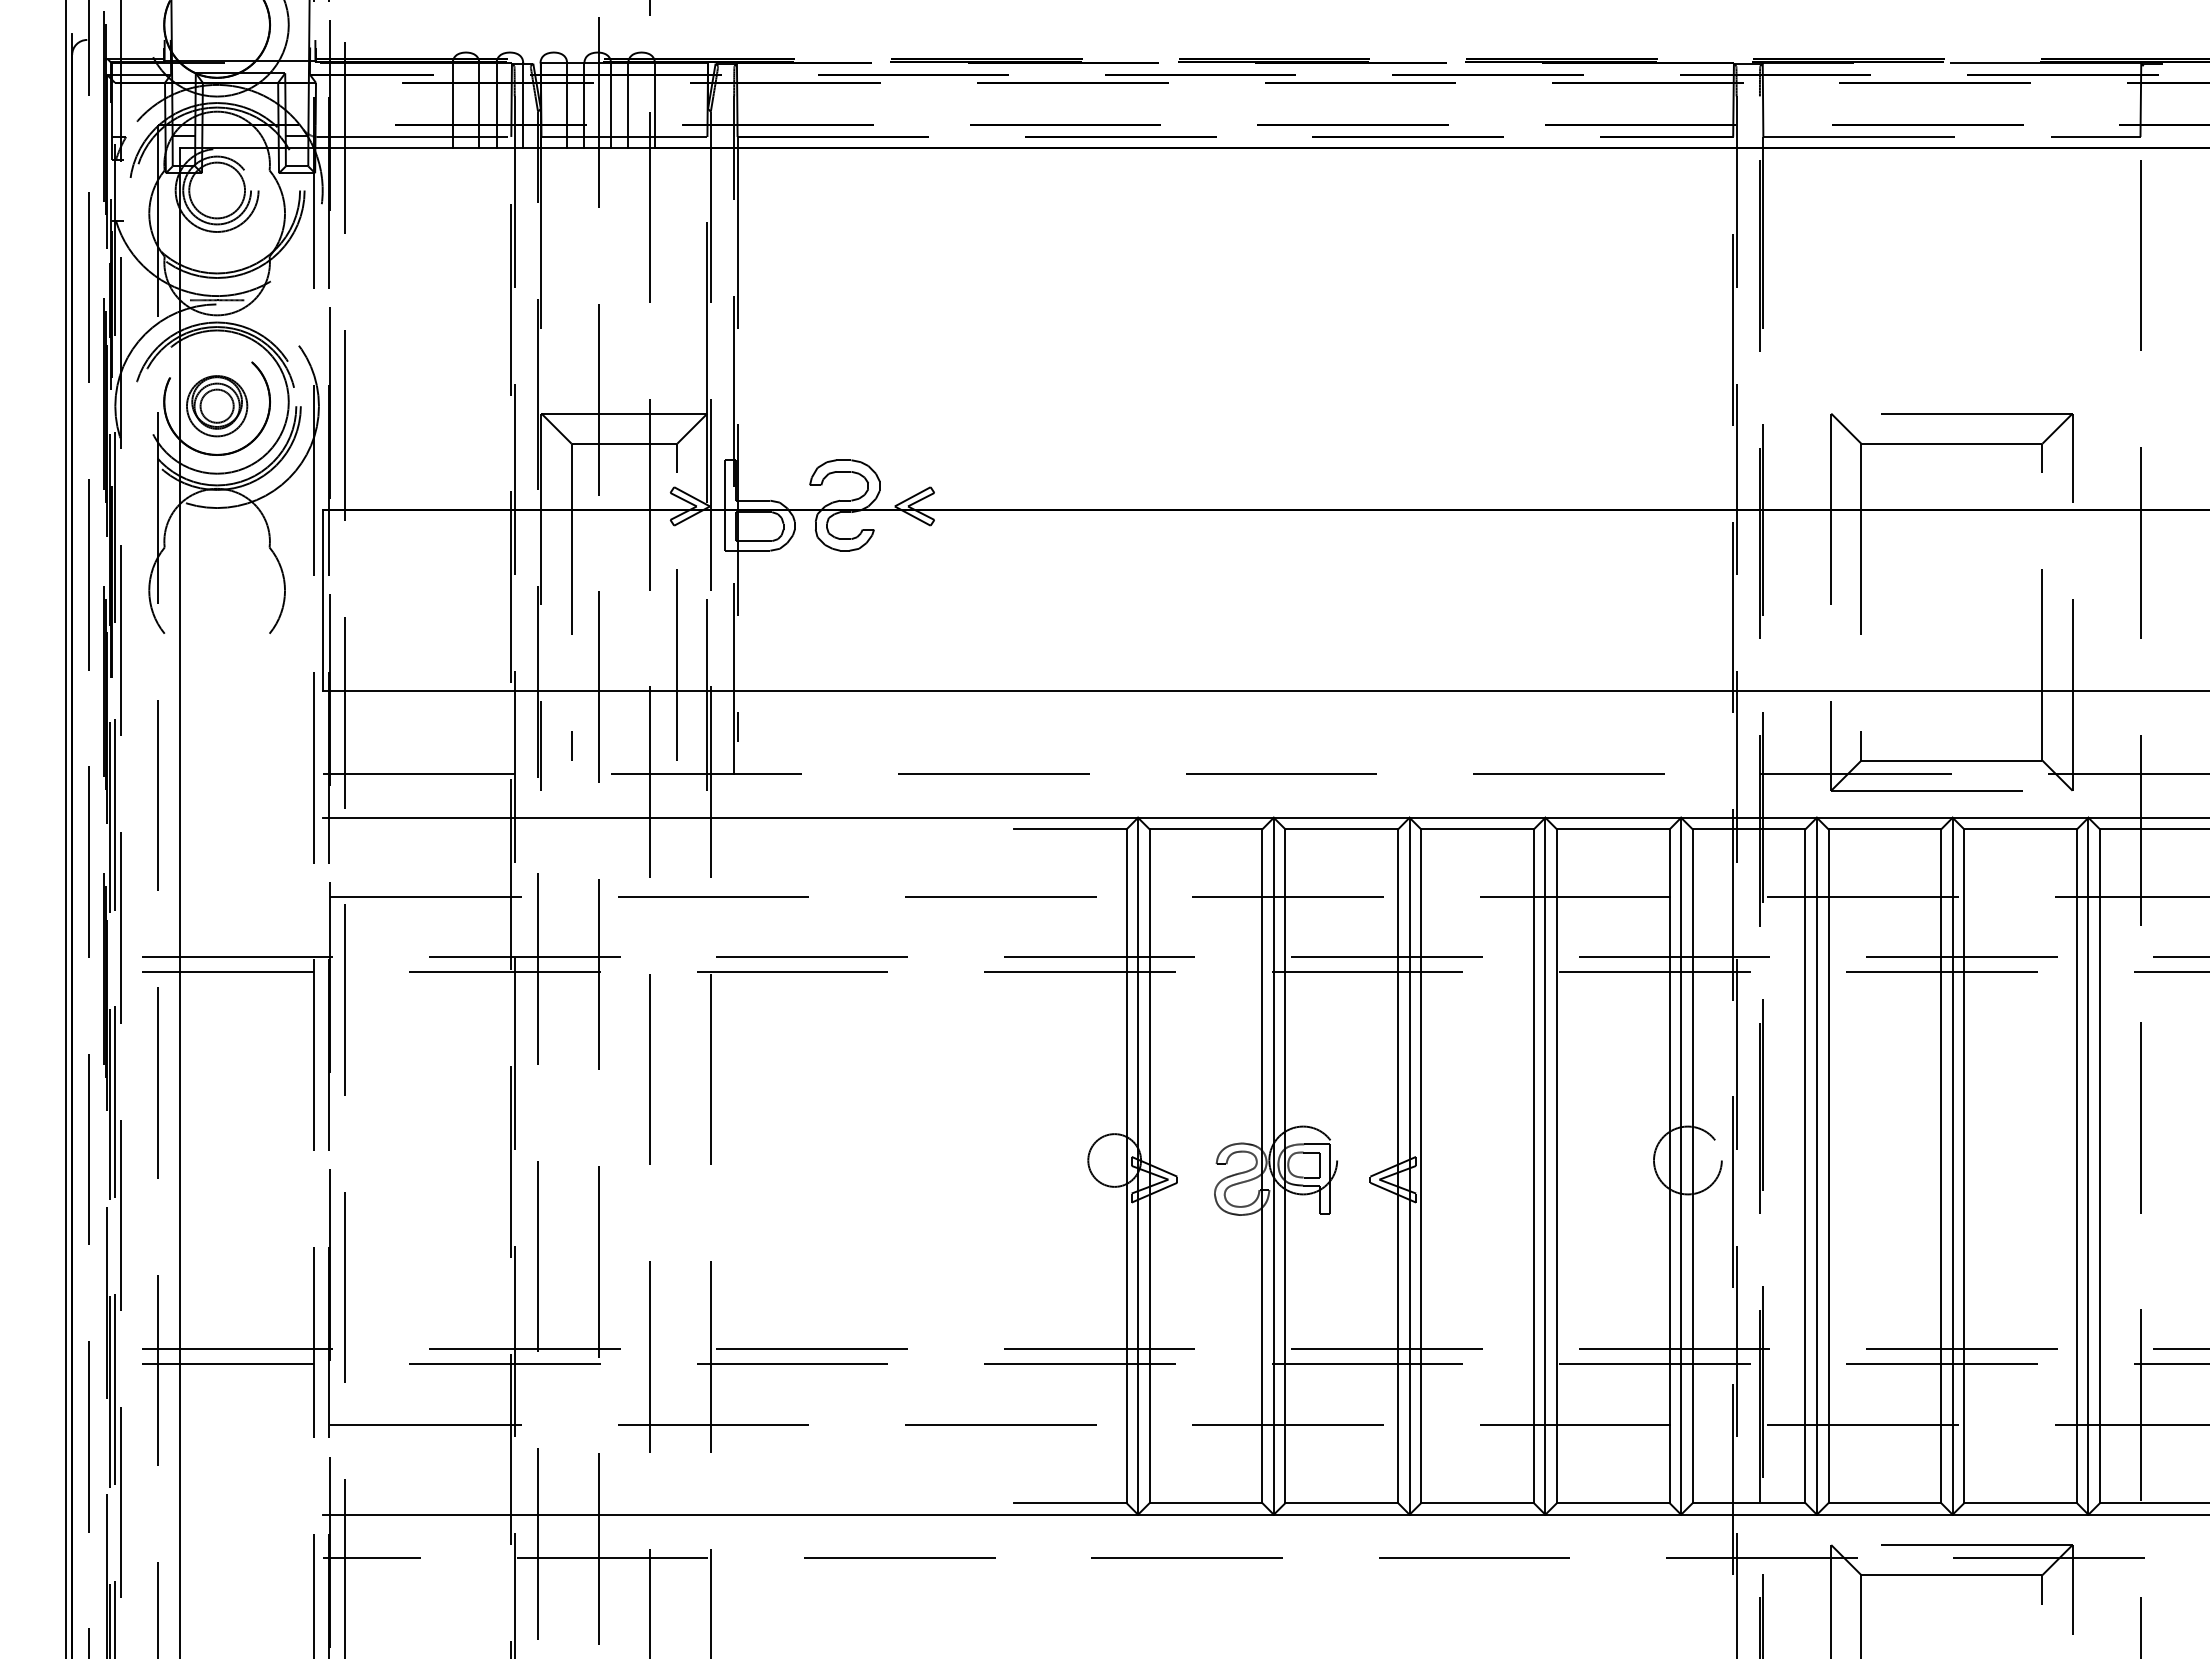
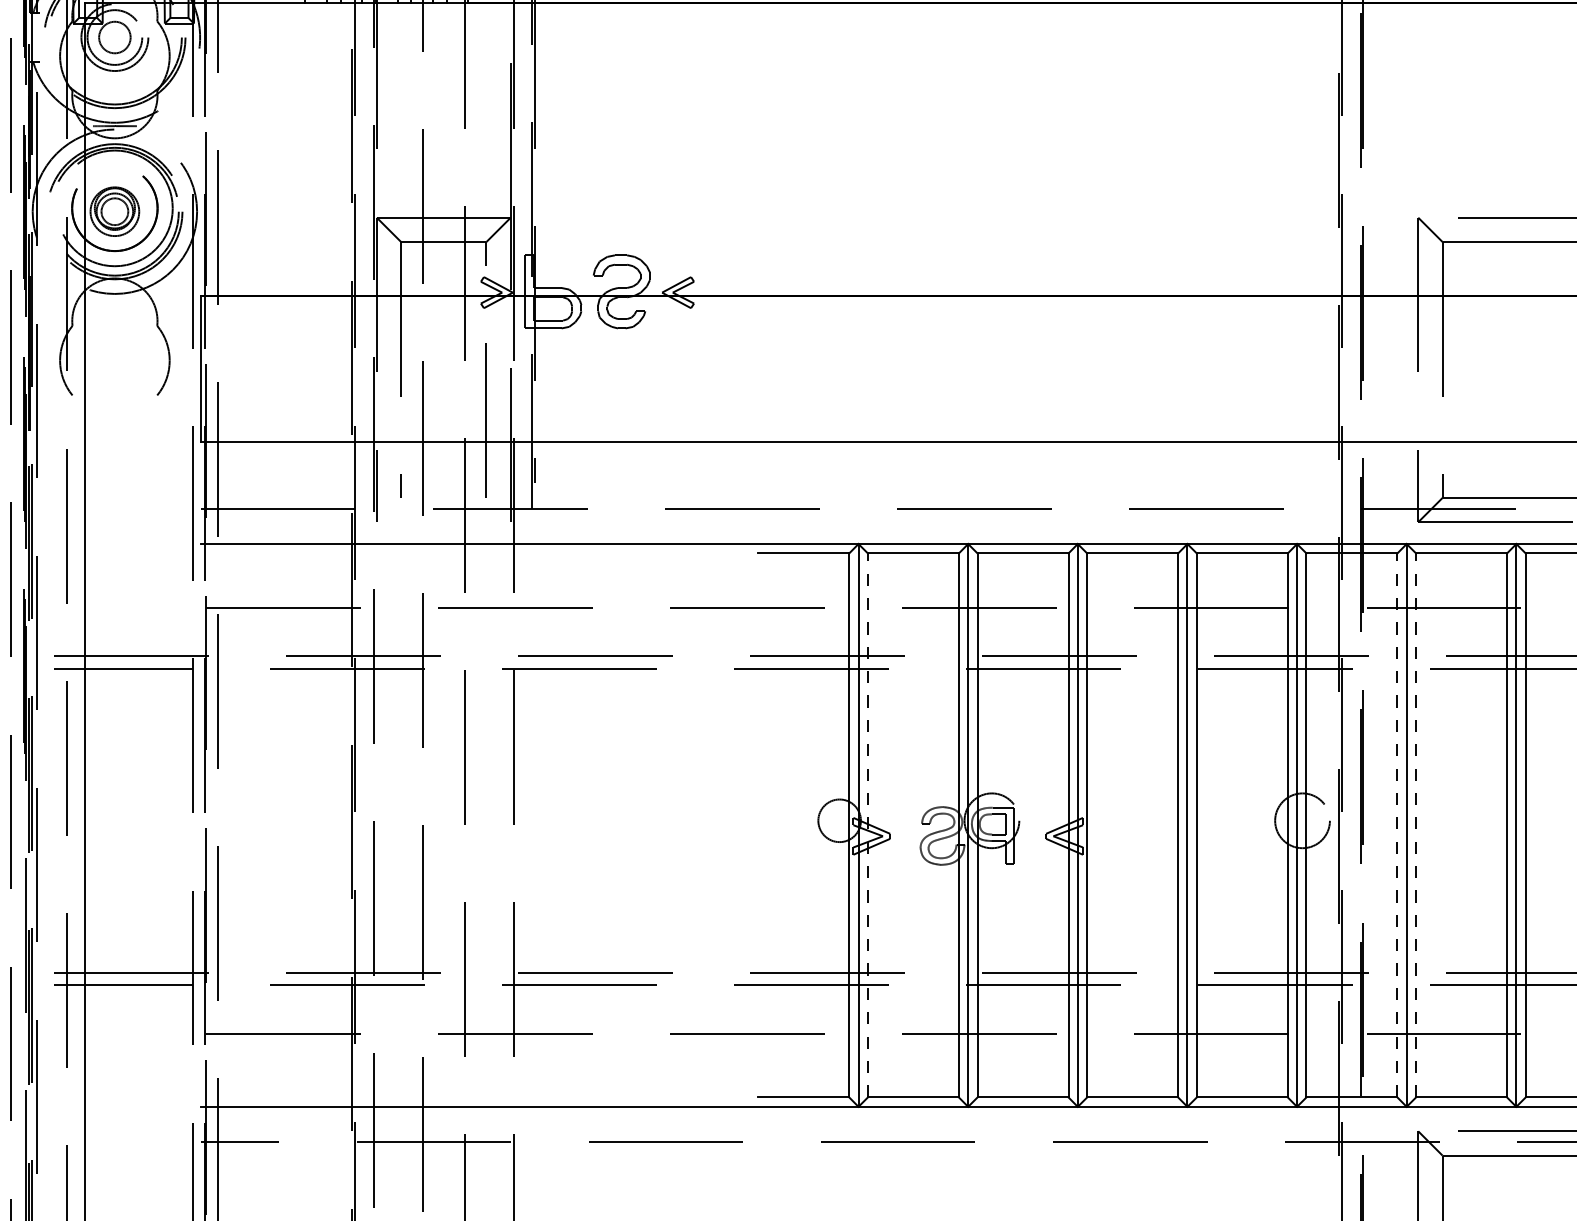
circle: (217, 190) -> (115, 37), size x0.7
line: (1149, 1166) -> (867, 825), solid -> dashed
line: (1805, 1166) -> (1397, 825), solid -> dashed
line: (1828, 1166) -> (1416, 825), solid -> dashed

